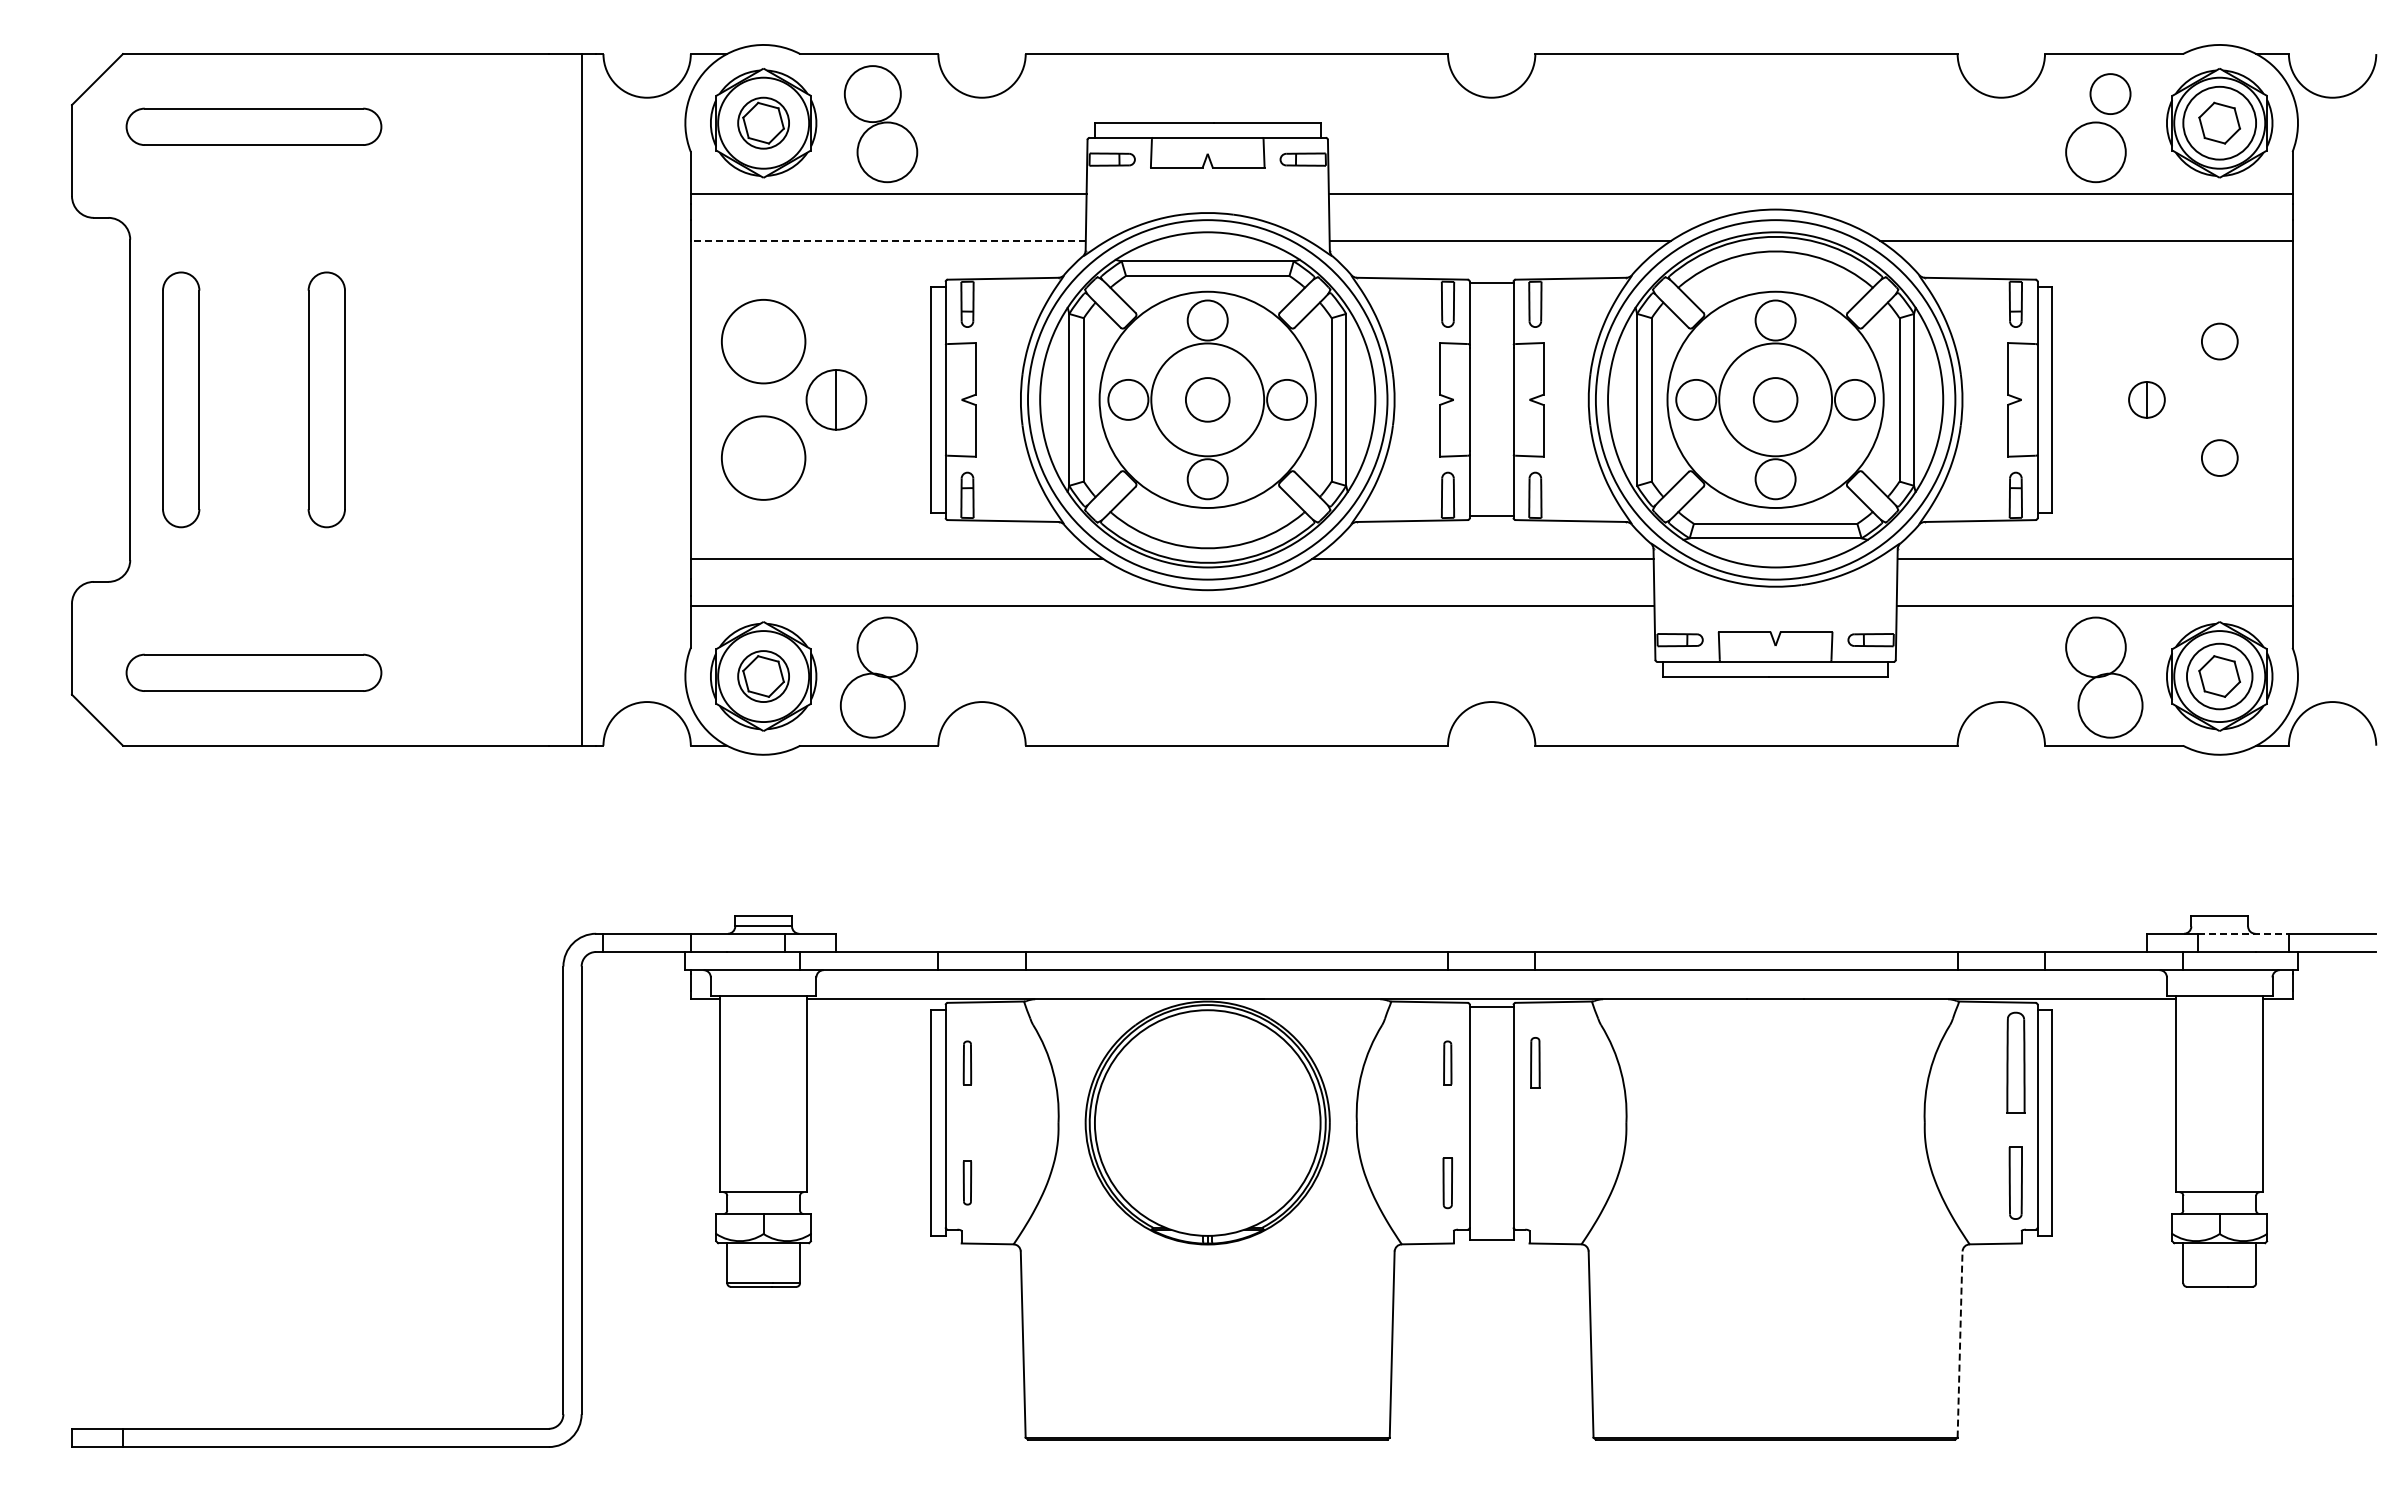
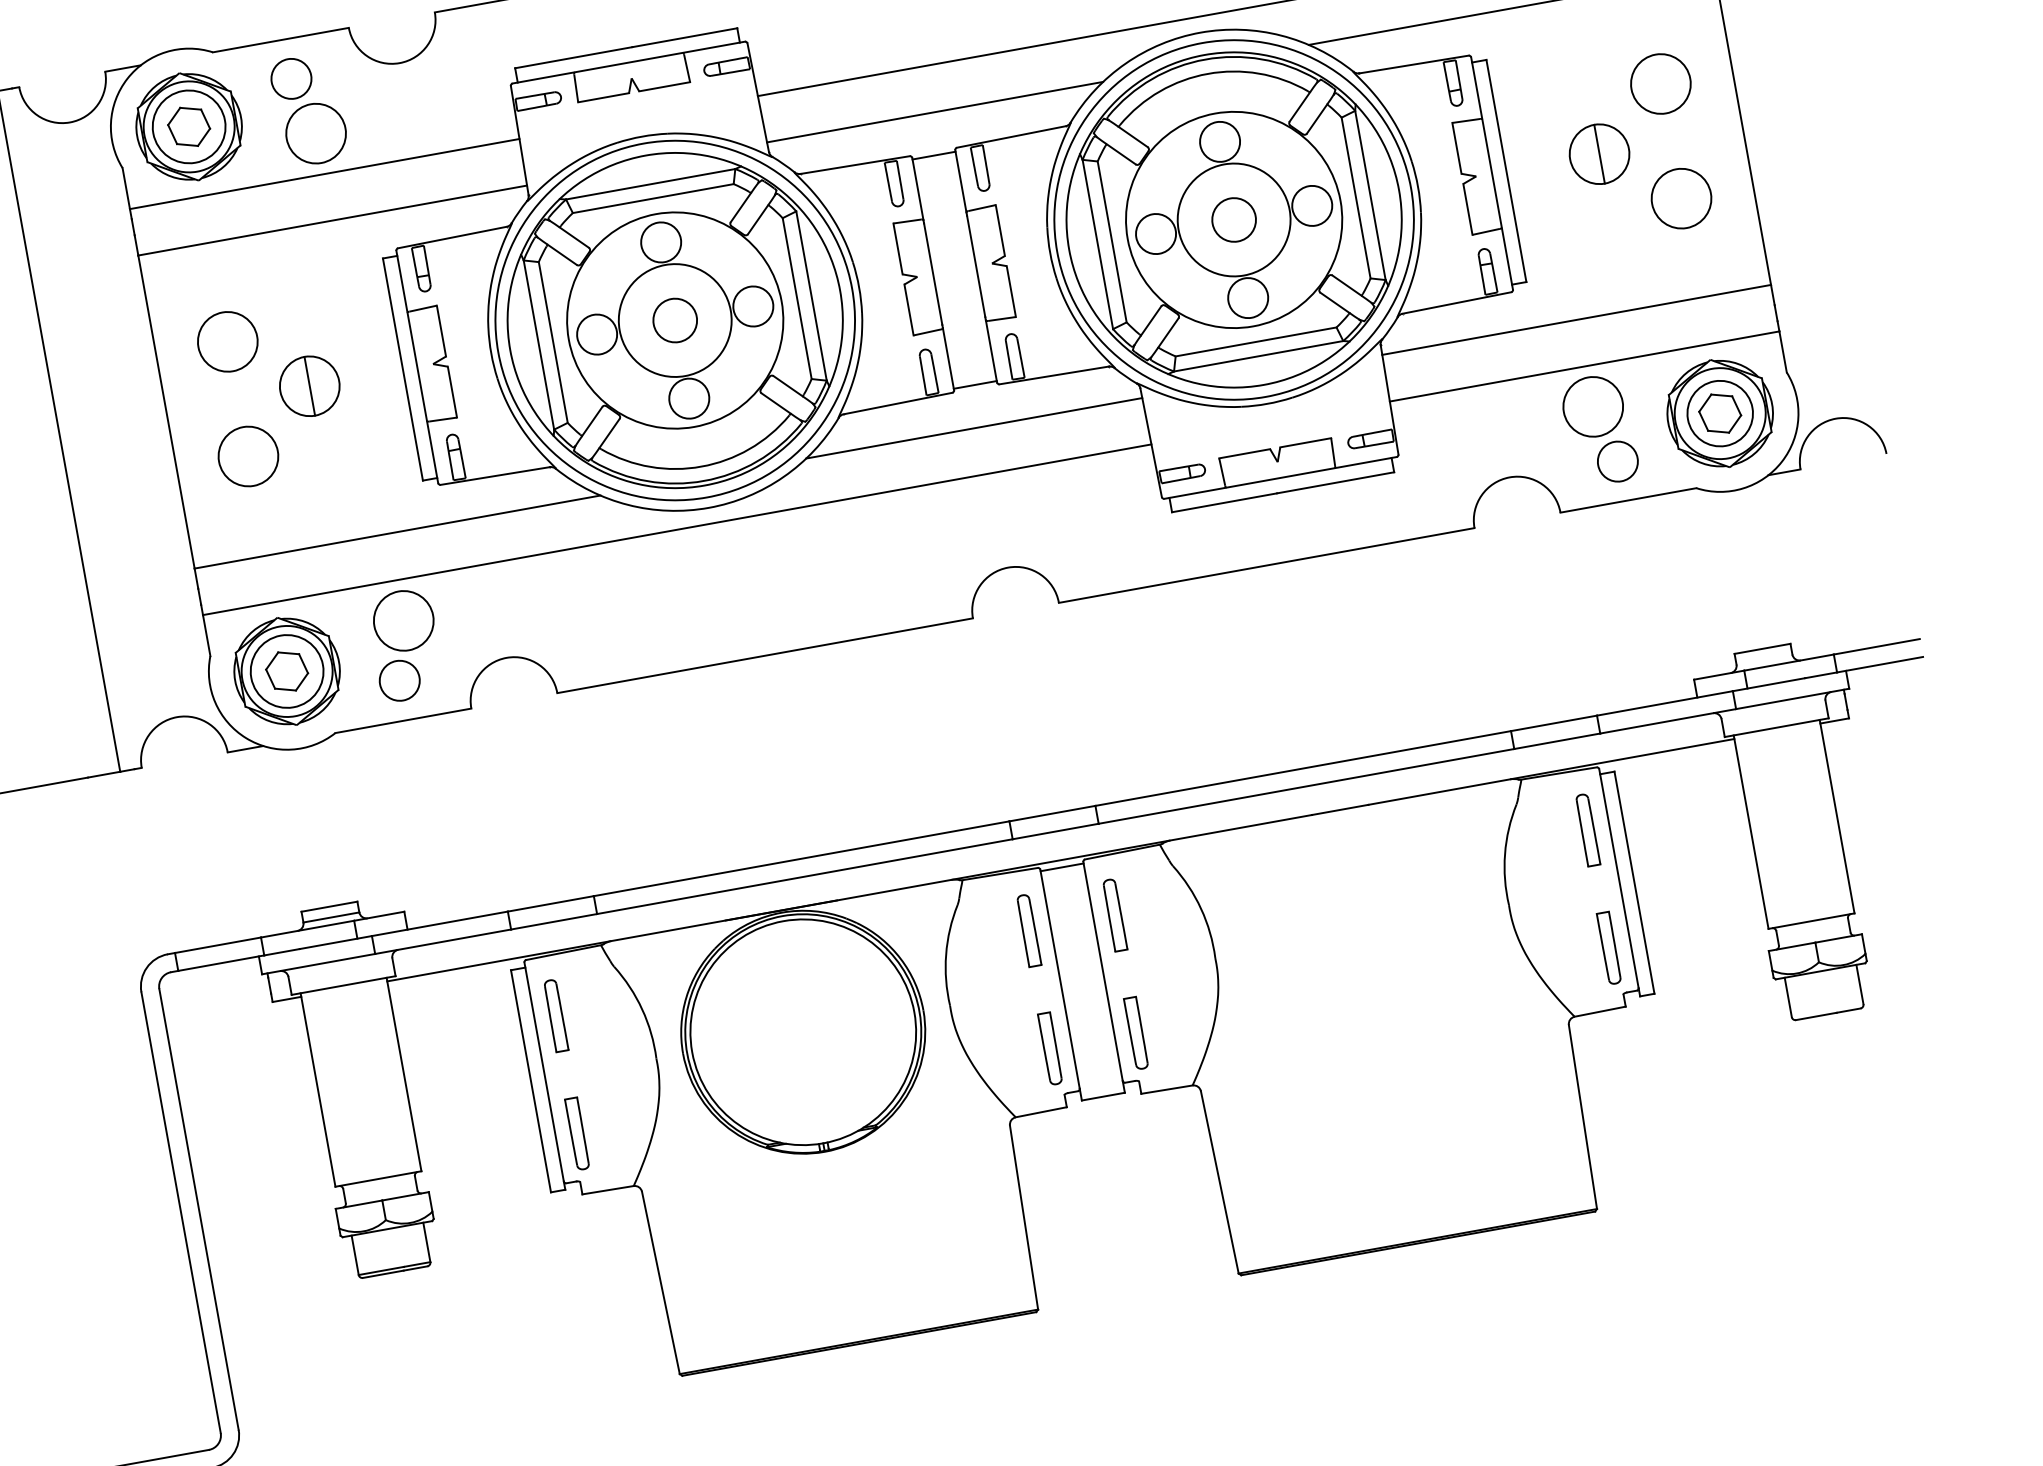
circle: (872, 94) -> (291, 79), size x0.71
circle: (763, 122) -> (188, 126), size x1.43
line: (887, 240) -> (331, 220), dashed -> solid
circle: (763, 341) -> (227, 341), size x0.71
circle: (2219, 341) -> (1660, 83), size x1.67
part: (2146, 399) -> (1599, 153), size x1.67
circle: (763, 457) -> (248, 455), size x0.71
circle: (2219, 457) -> (1681, 198), size x1.67
circle: (763, 676) -> (286, 671), size x1.43
circle: (872, 705) -> (399, 680), size x0.62
circle: (2110, 705) -> (1617, 461), size x0.62
line: (2243, 933) -> (1789, 662), dashed -> solid
part: (967, 1062) -> (556, 1015), size x1.67
part: (1447, 1062) -> (1028, 930), size x1.67
part: (1535, 1062) -> (1115, 914), size x1.43
part: (2015, 1062) -> (1587, 829), size x0.71
part: (967, 1182) -> (577, 1133), size x1.67
part: (1447, 1182) -> (1049, 1048), size x1.43
part: (1535, 1182) -> (1136, 1032), added
line: (1960, 1344) -> (1583, 1116), dashed -> solid

